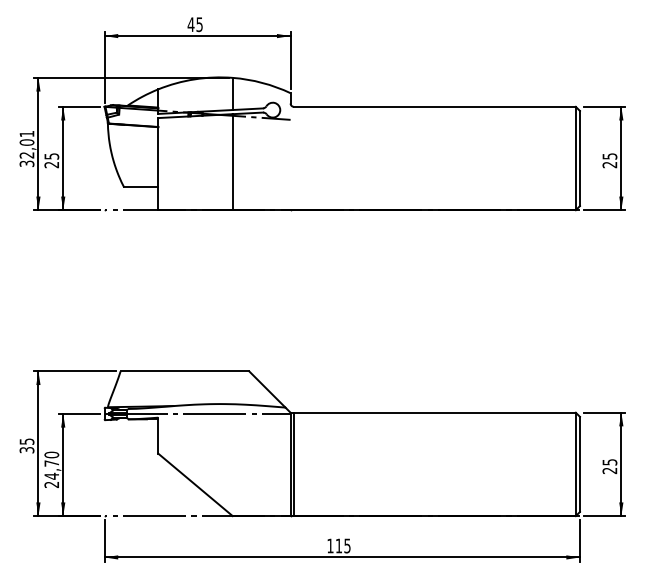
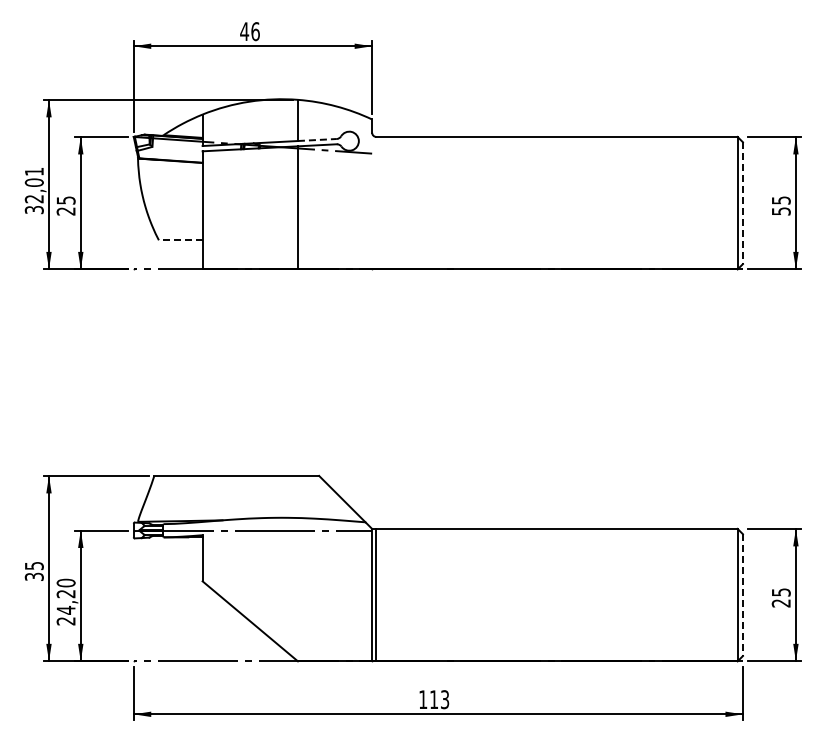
text: (199, 24) -> (255, 31), 45 -> 46
line: (247, 108) -> (317, 139), solid -> dashed
line: (579, 158) -> (742, 203), solid -> dashed
text: (609, 165) -> (780, 211), 25 -> 55
line: (141, 187) -> (180, 240), solid -> dashed
text: (51, 463) -> (65, 594), 24,70 -> 24,20
line: (579, 464) -> (742, 595), solid -> dashed
text: (347, 545) -> (445, 699), 115 -> 113

